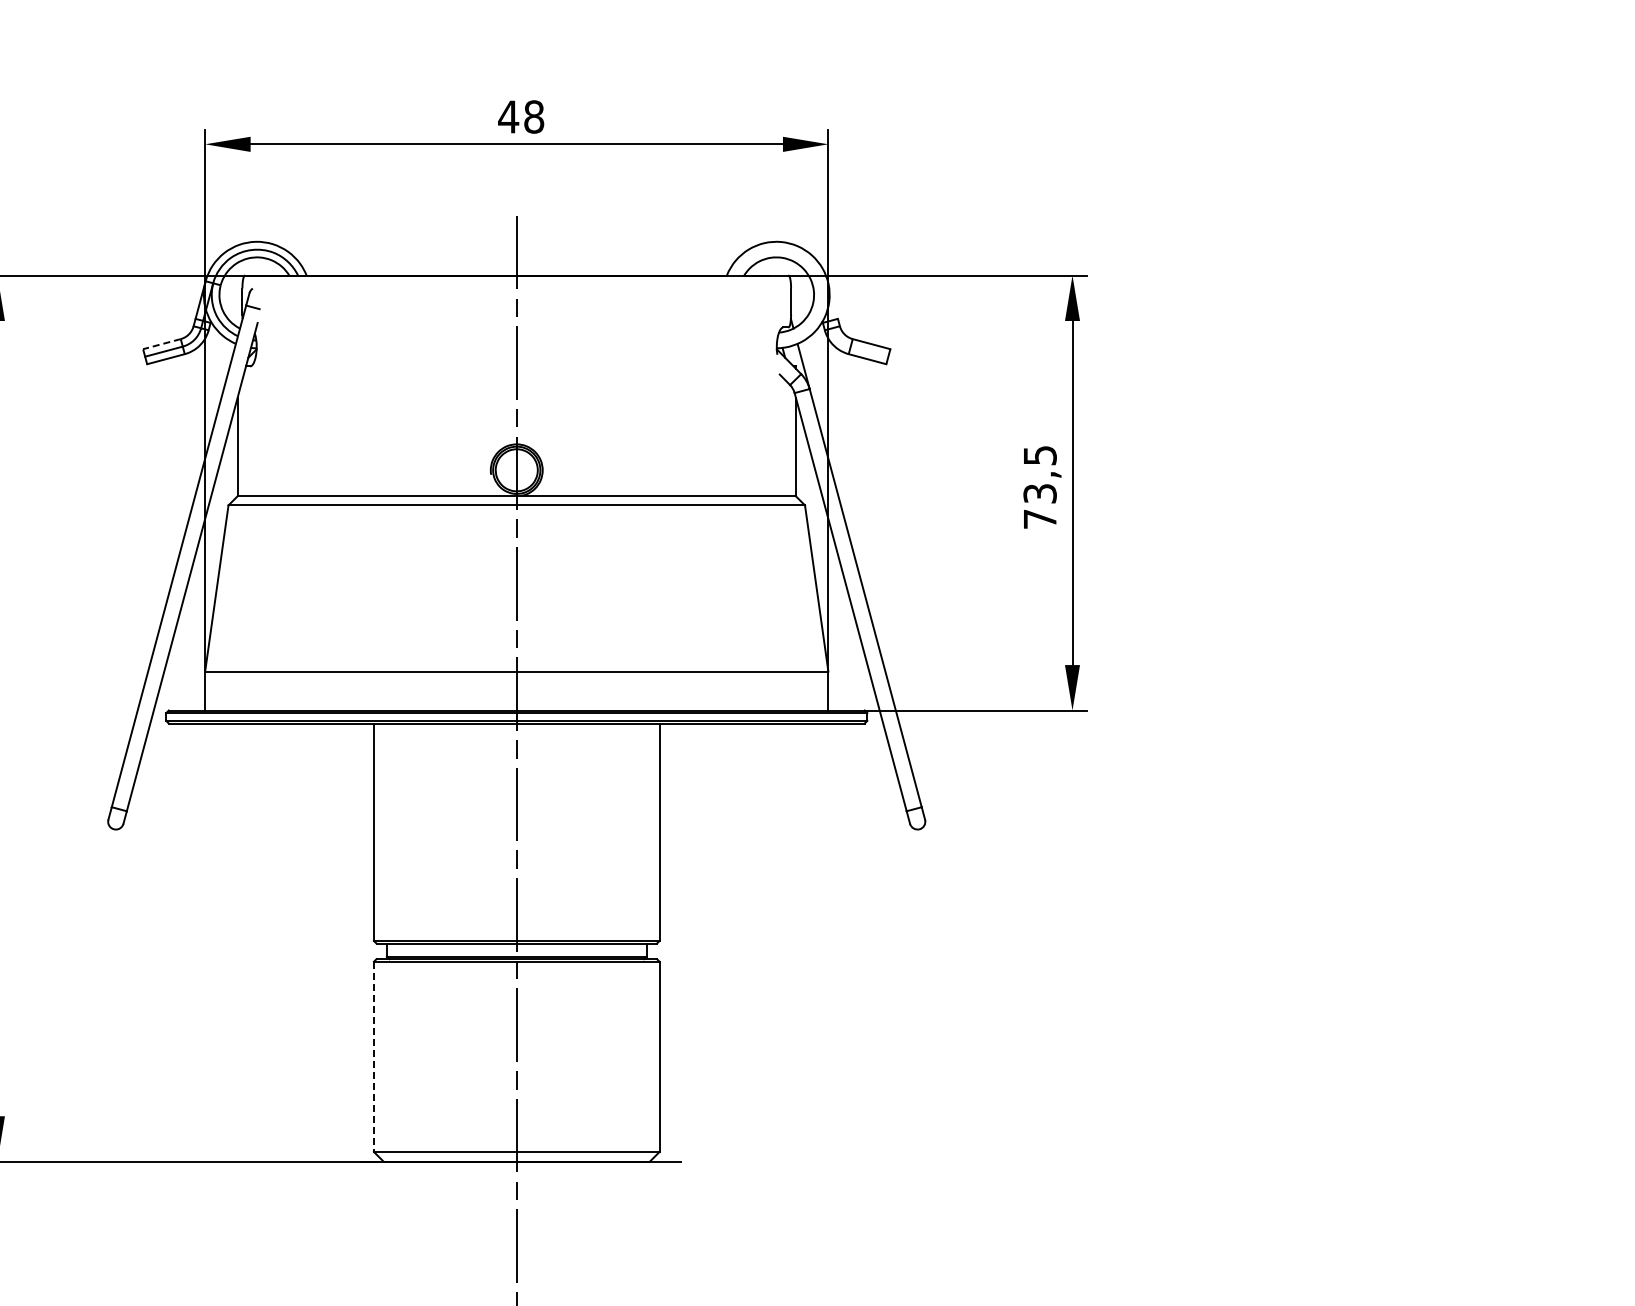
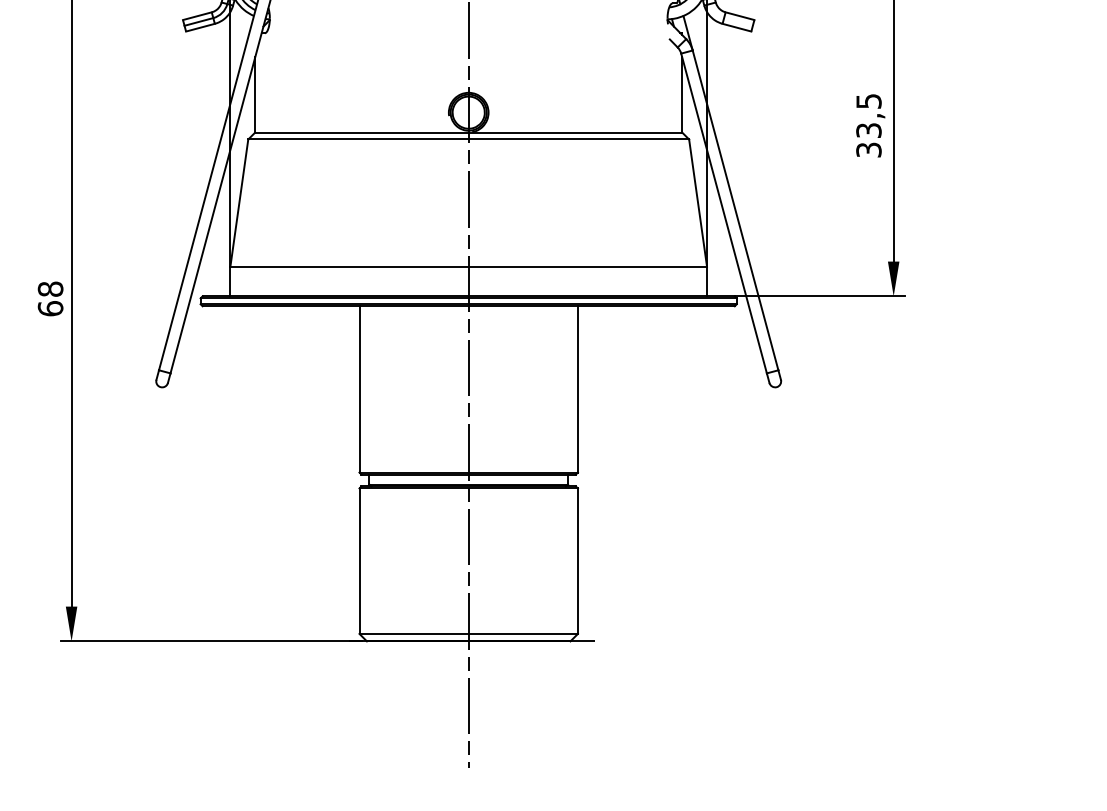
line: (161, 344) -> (197, 16), dashed -> solid
text: (1039, 518) -> (868, 149), 73,5 -> 33,5
line: (373, 1057) -> (359, 561), dashed -> solid

